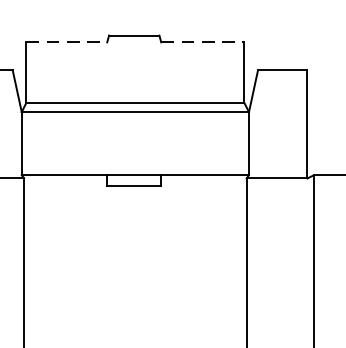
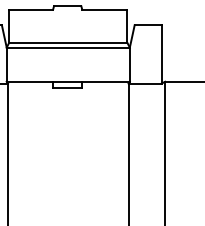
line: (67, 41) -> (31, 9), dashed -> solid
line: (202, 41) -> (104, 9), dashed -> solid

